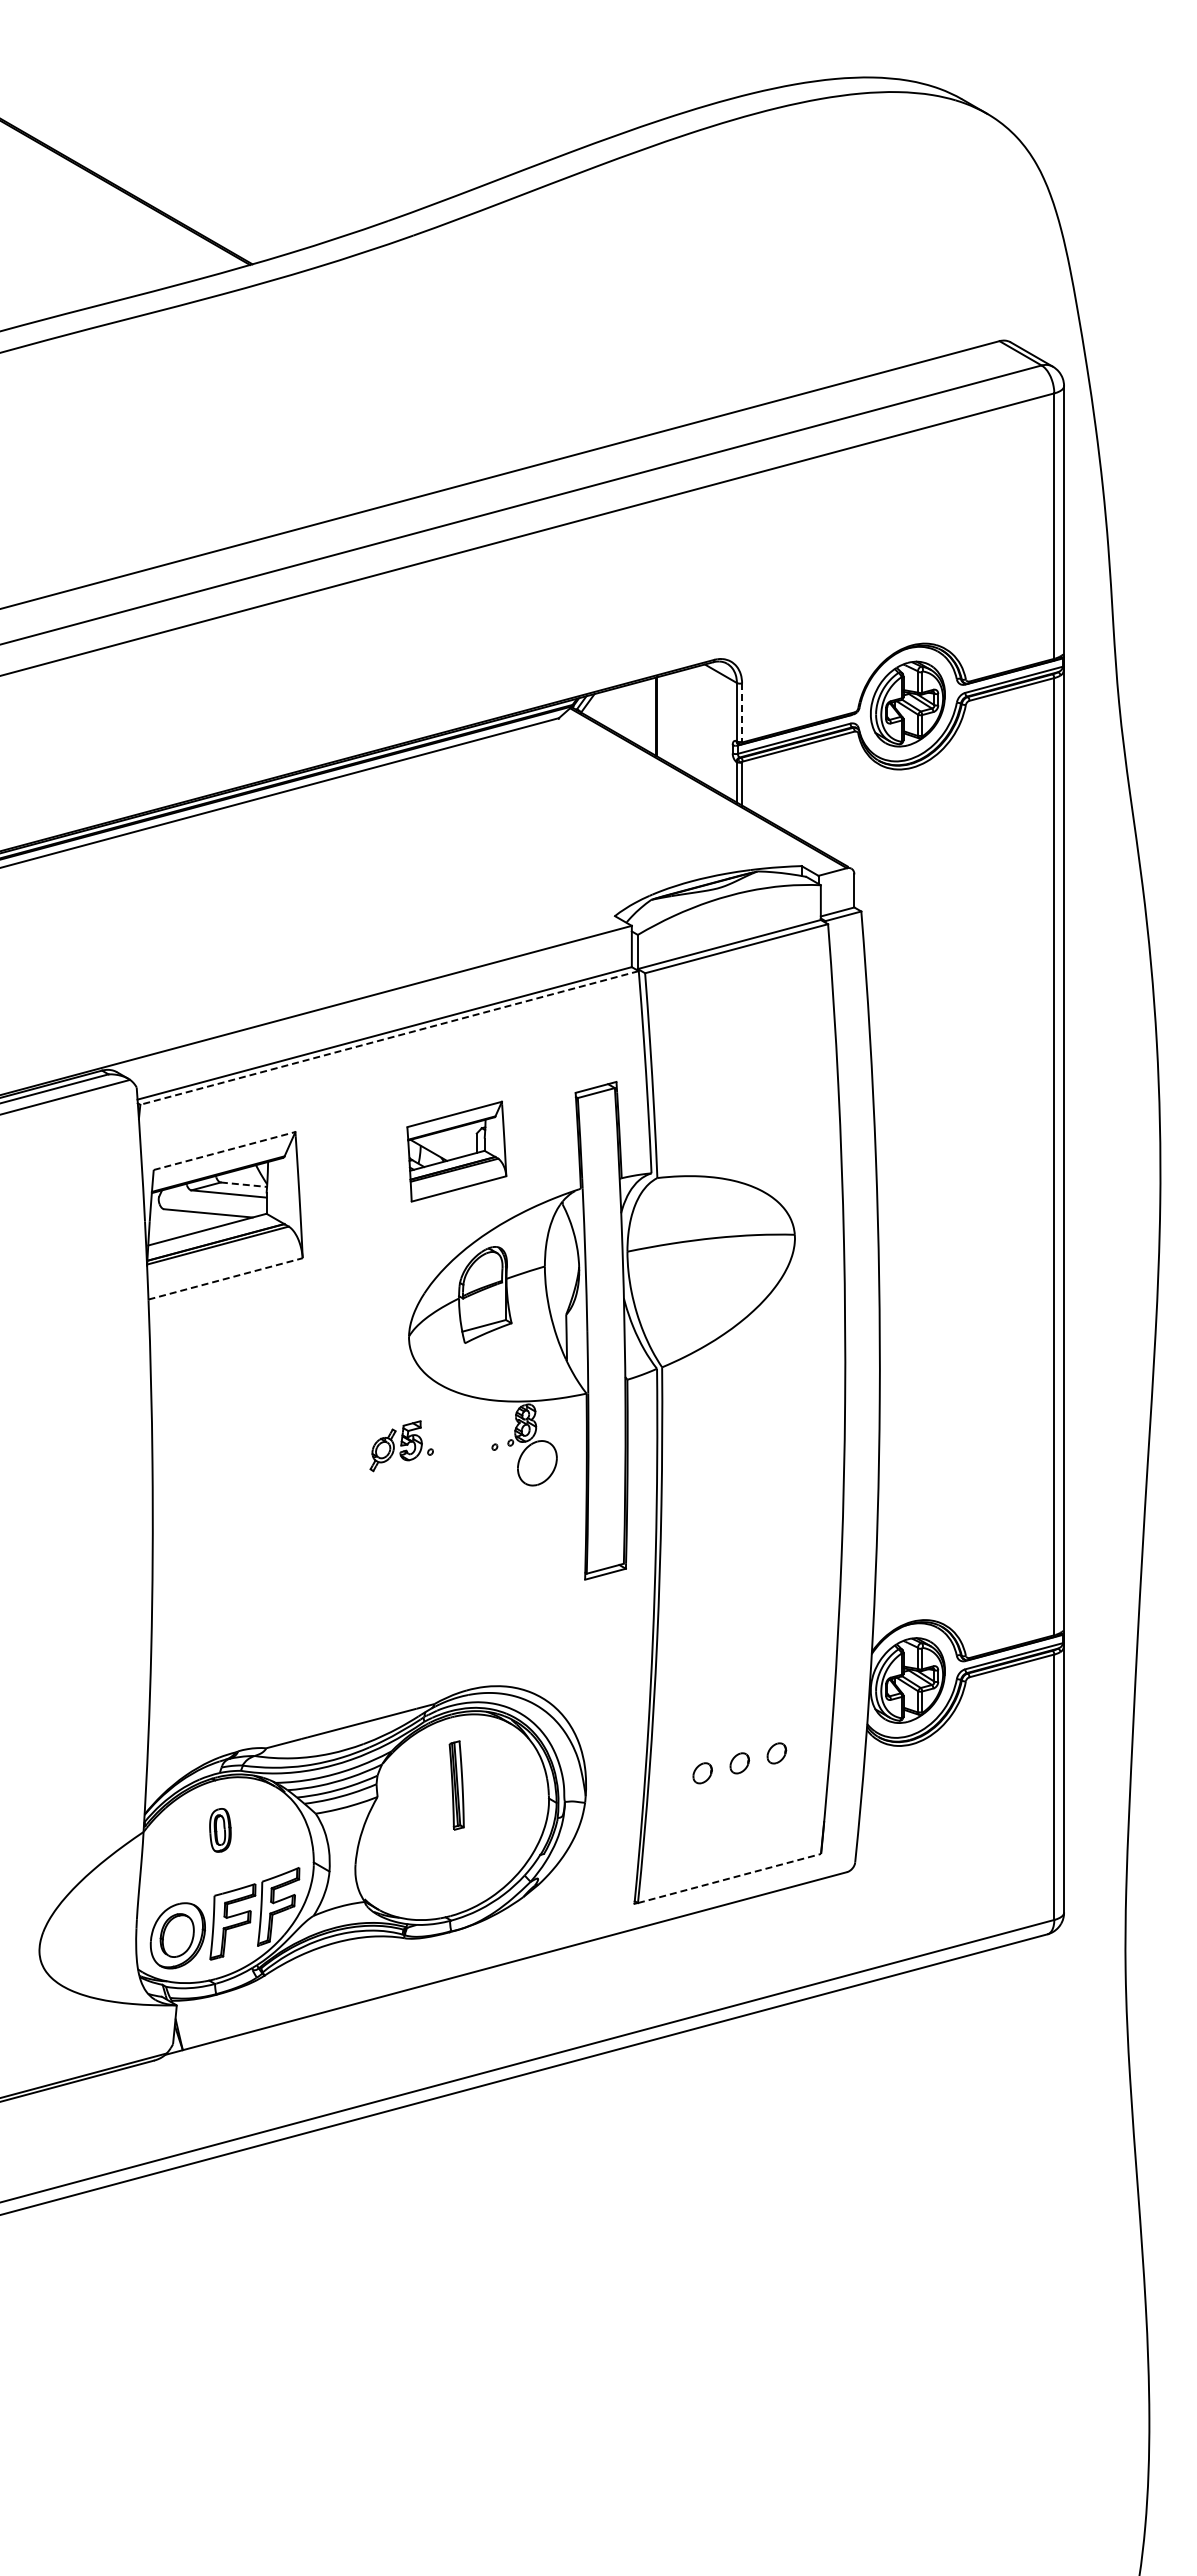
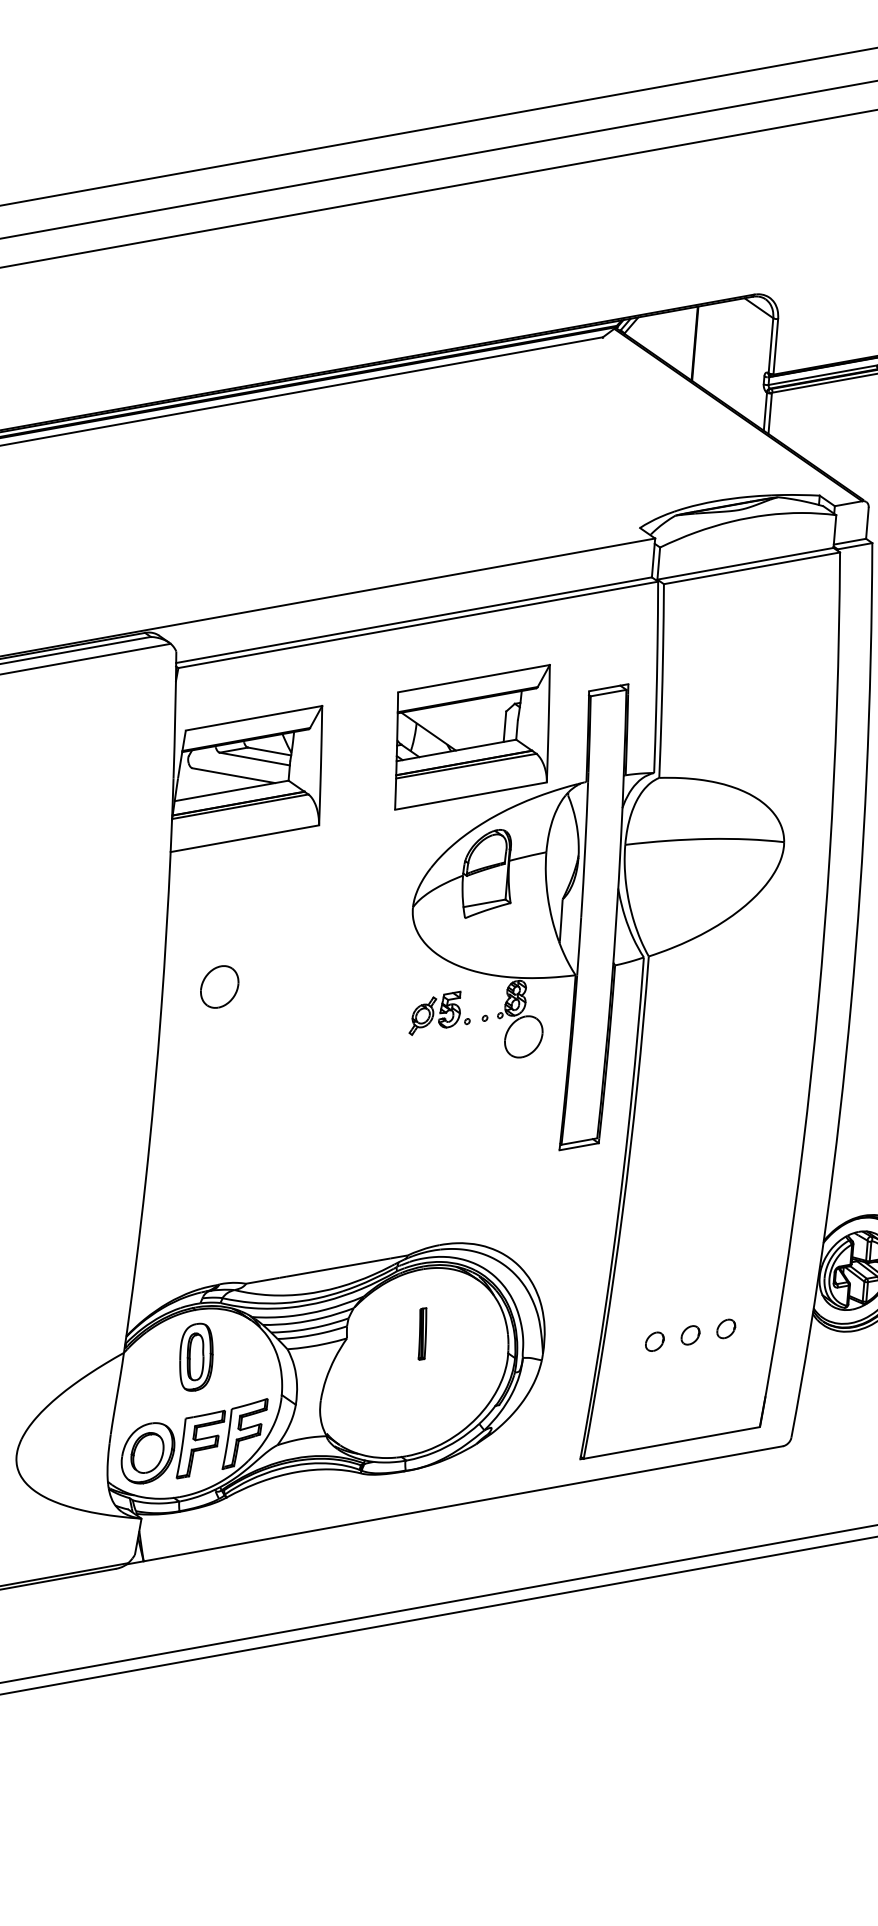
line: (742, 713) -> (776, 347), dashed -> solid
line: (389, 1038) -> (418, 625), dashed -> solid
line: (225, 1150) -> (254, 717), dashed -> solid
part: (456, 1151) -> (472, 737), size x1.67
line: (244, 1184) -> (270, 751), dashed -> solid
line: (225, 1278) -> (244, 838), dashed -> solid
part: (211, 1437) -> (219, 986), added
part: (401, 1446) -> (440, 1014), moved
part: (456, 1785) -> (422, 1333), size x0.62
part: (220, 1830) -> (196, 1357), size x1.67
line: (729, 1878) -> (671, 1442), dashed -> solid

